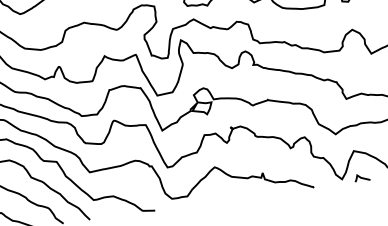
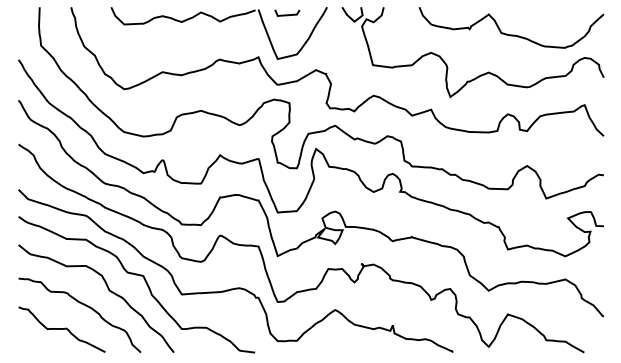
line: (362, 177) -> (513, 348), removed

